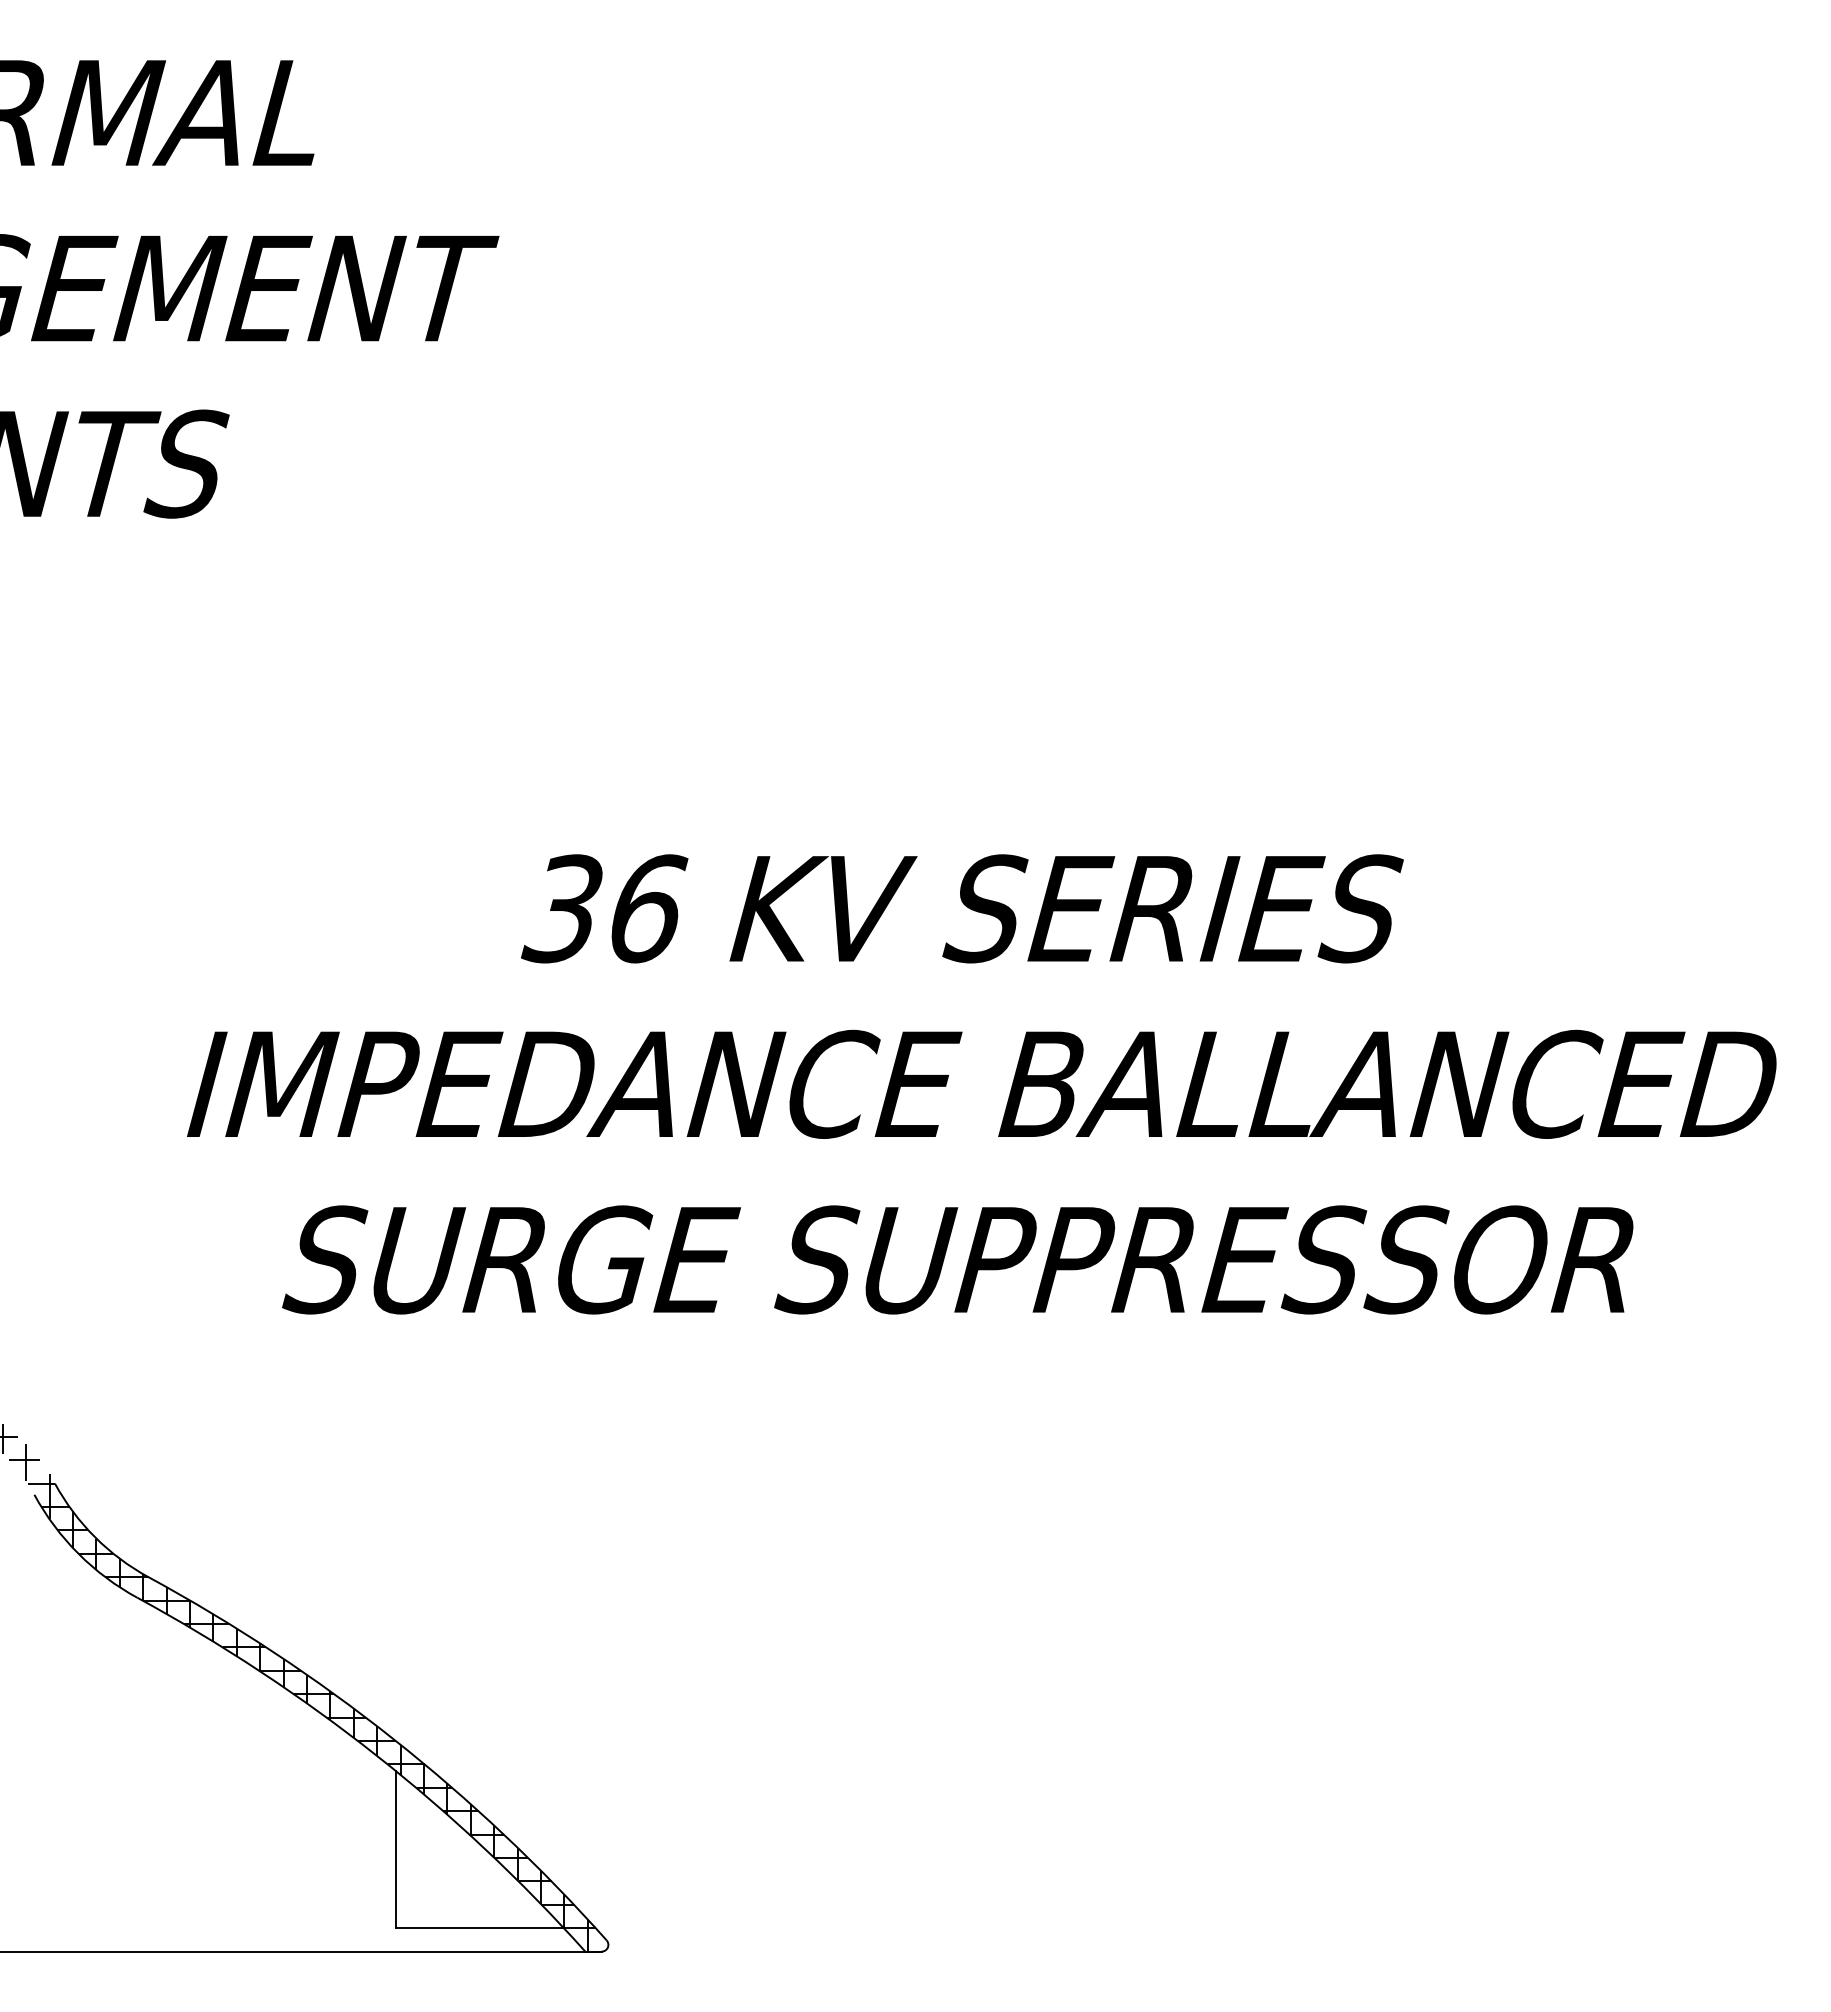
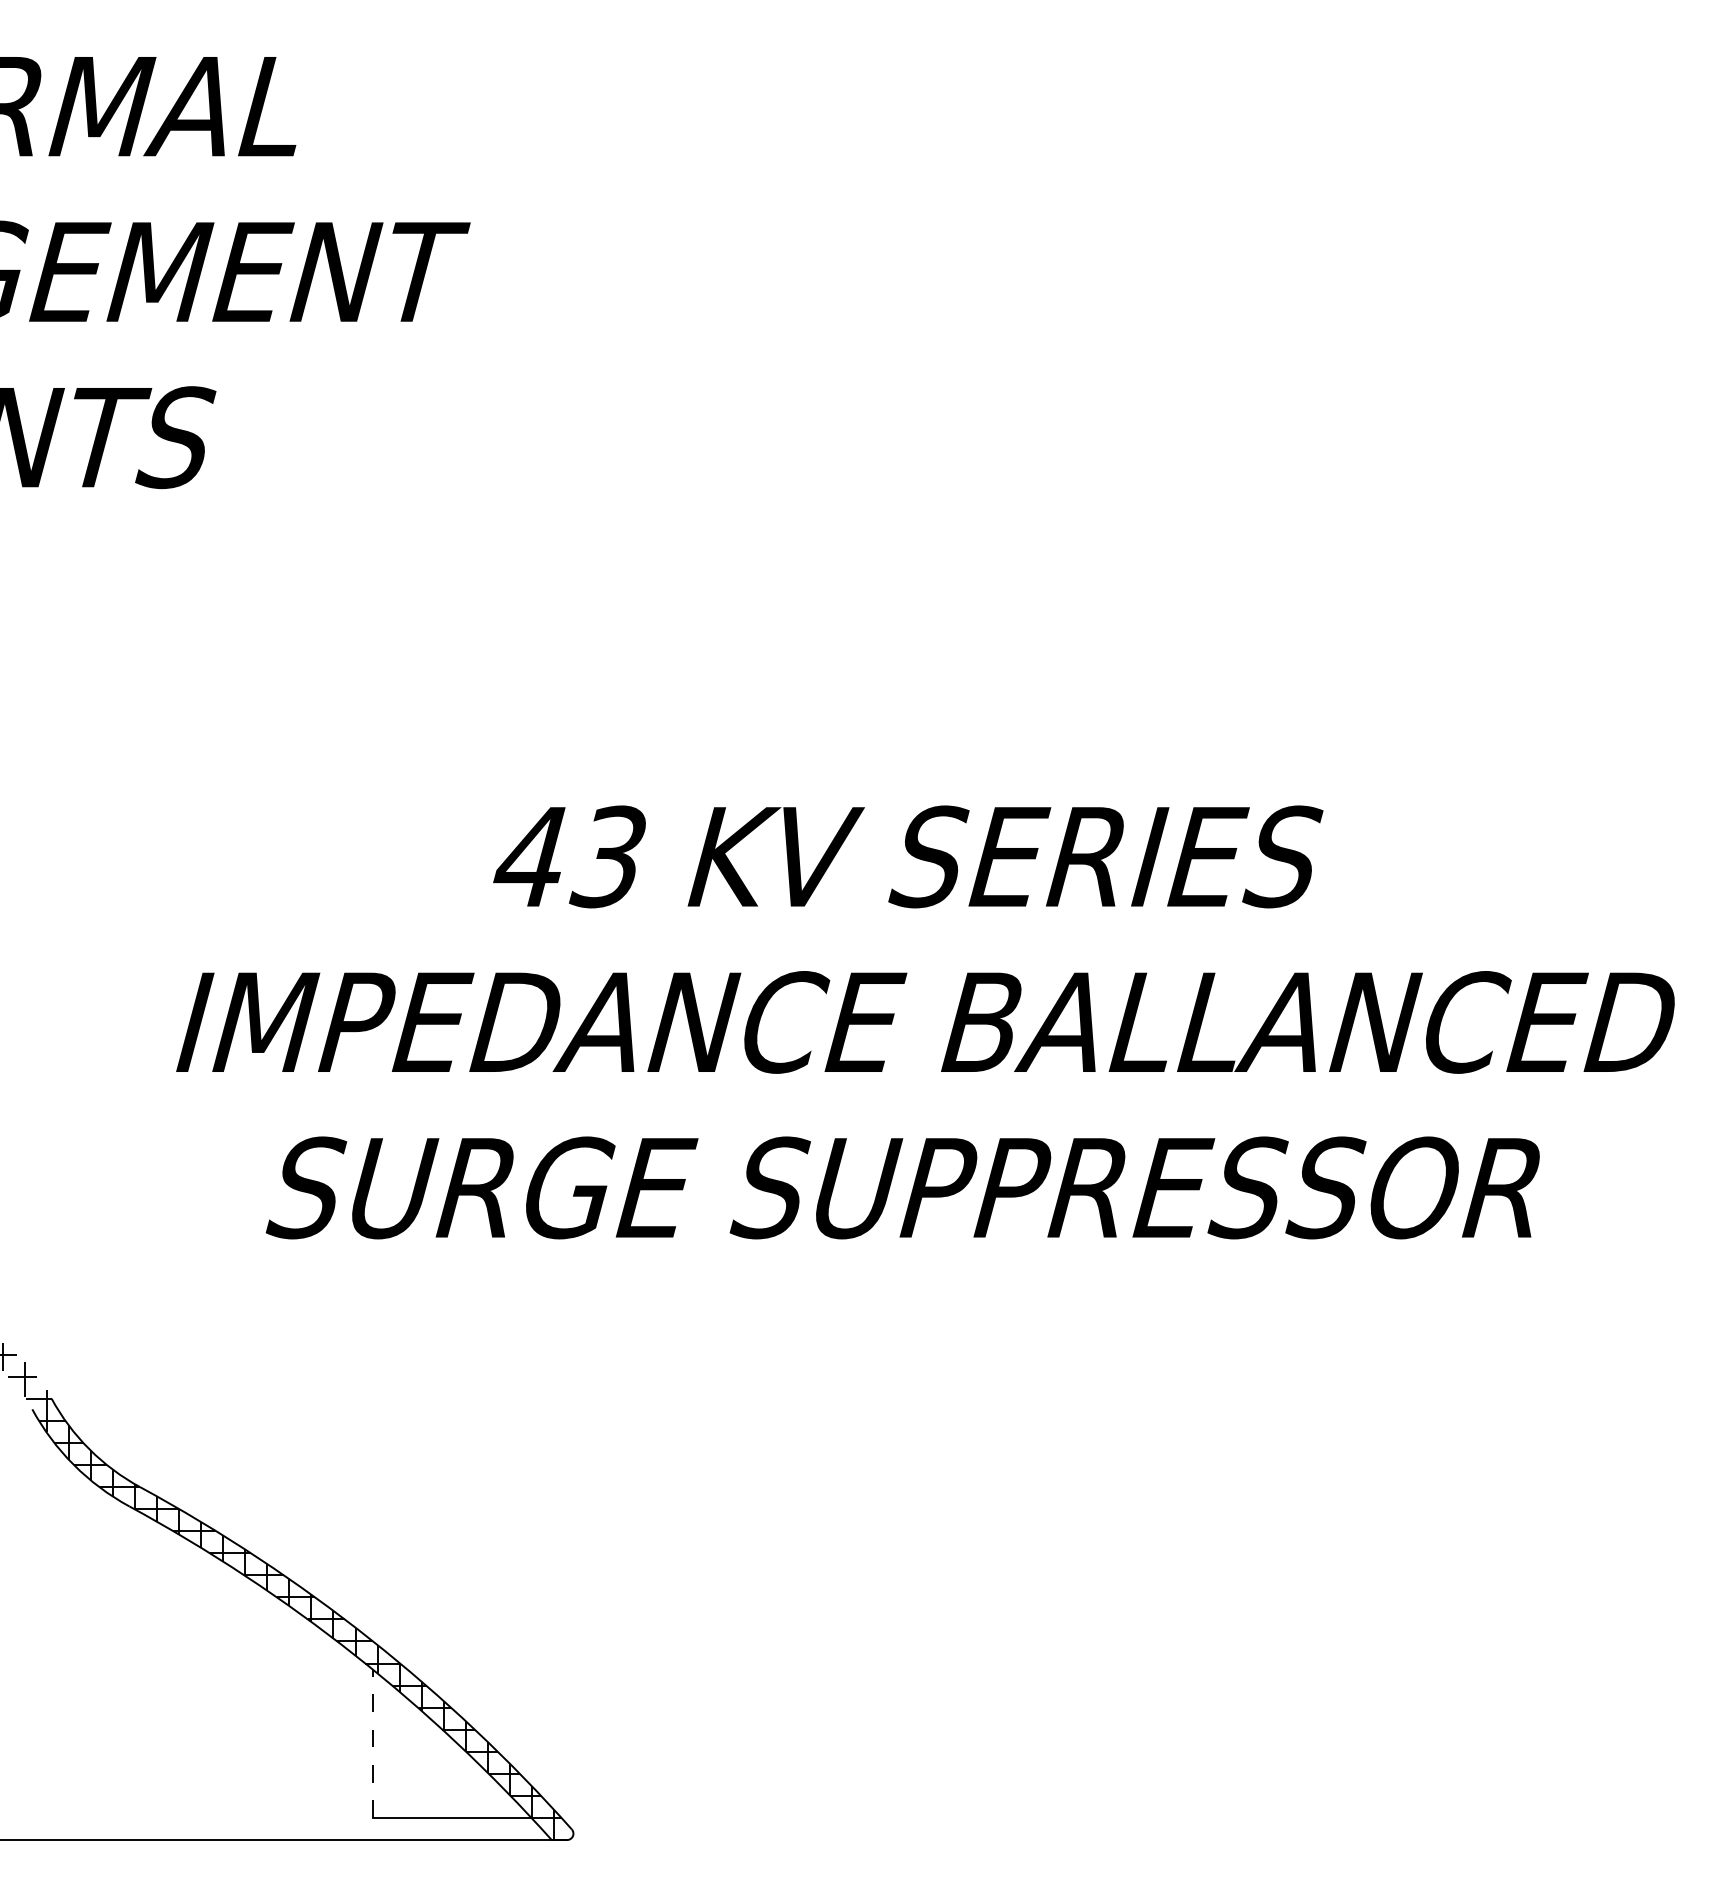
text: (604, 908) -> (569, 856), 36 -> 43
line: (396, 1849) -> (373, 1743), solid -> dashed

